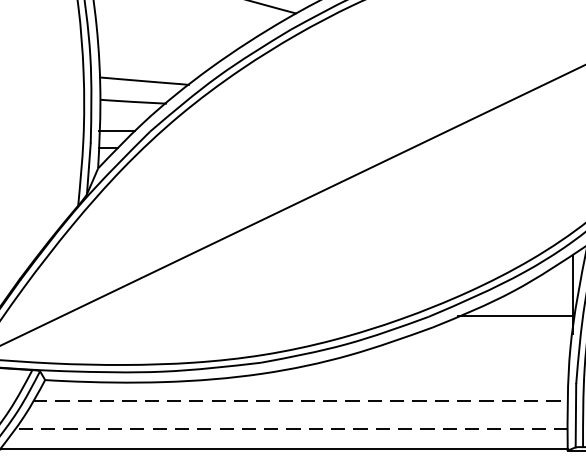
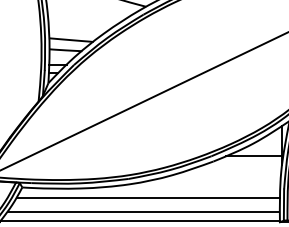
line: (299, 400) -> (147, 197), dashed -> solid
line: (288, 428) -> (142, 211), dashed -> solid

